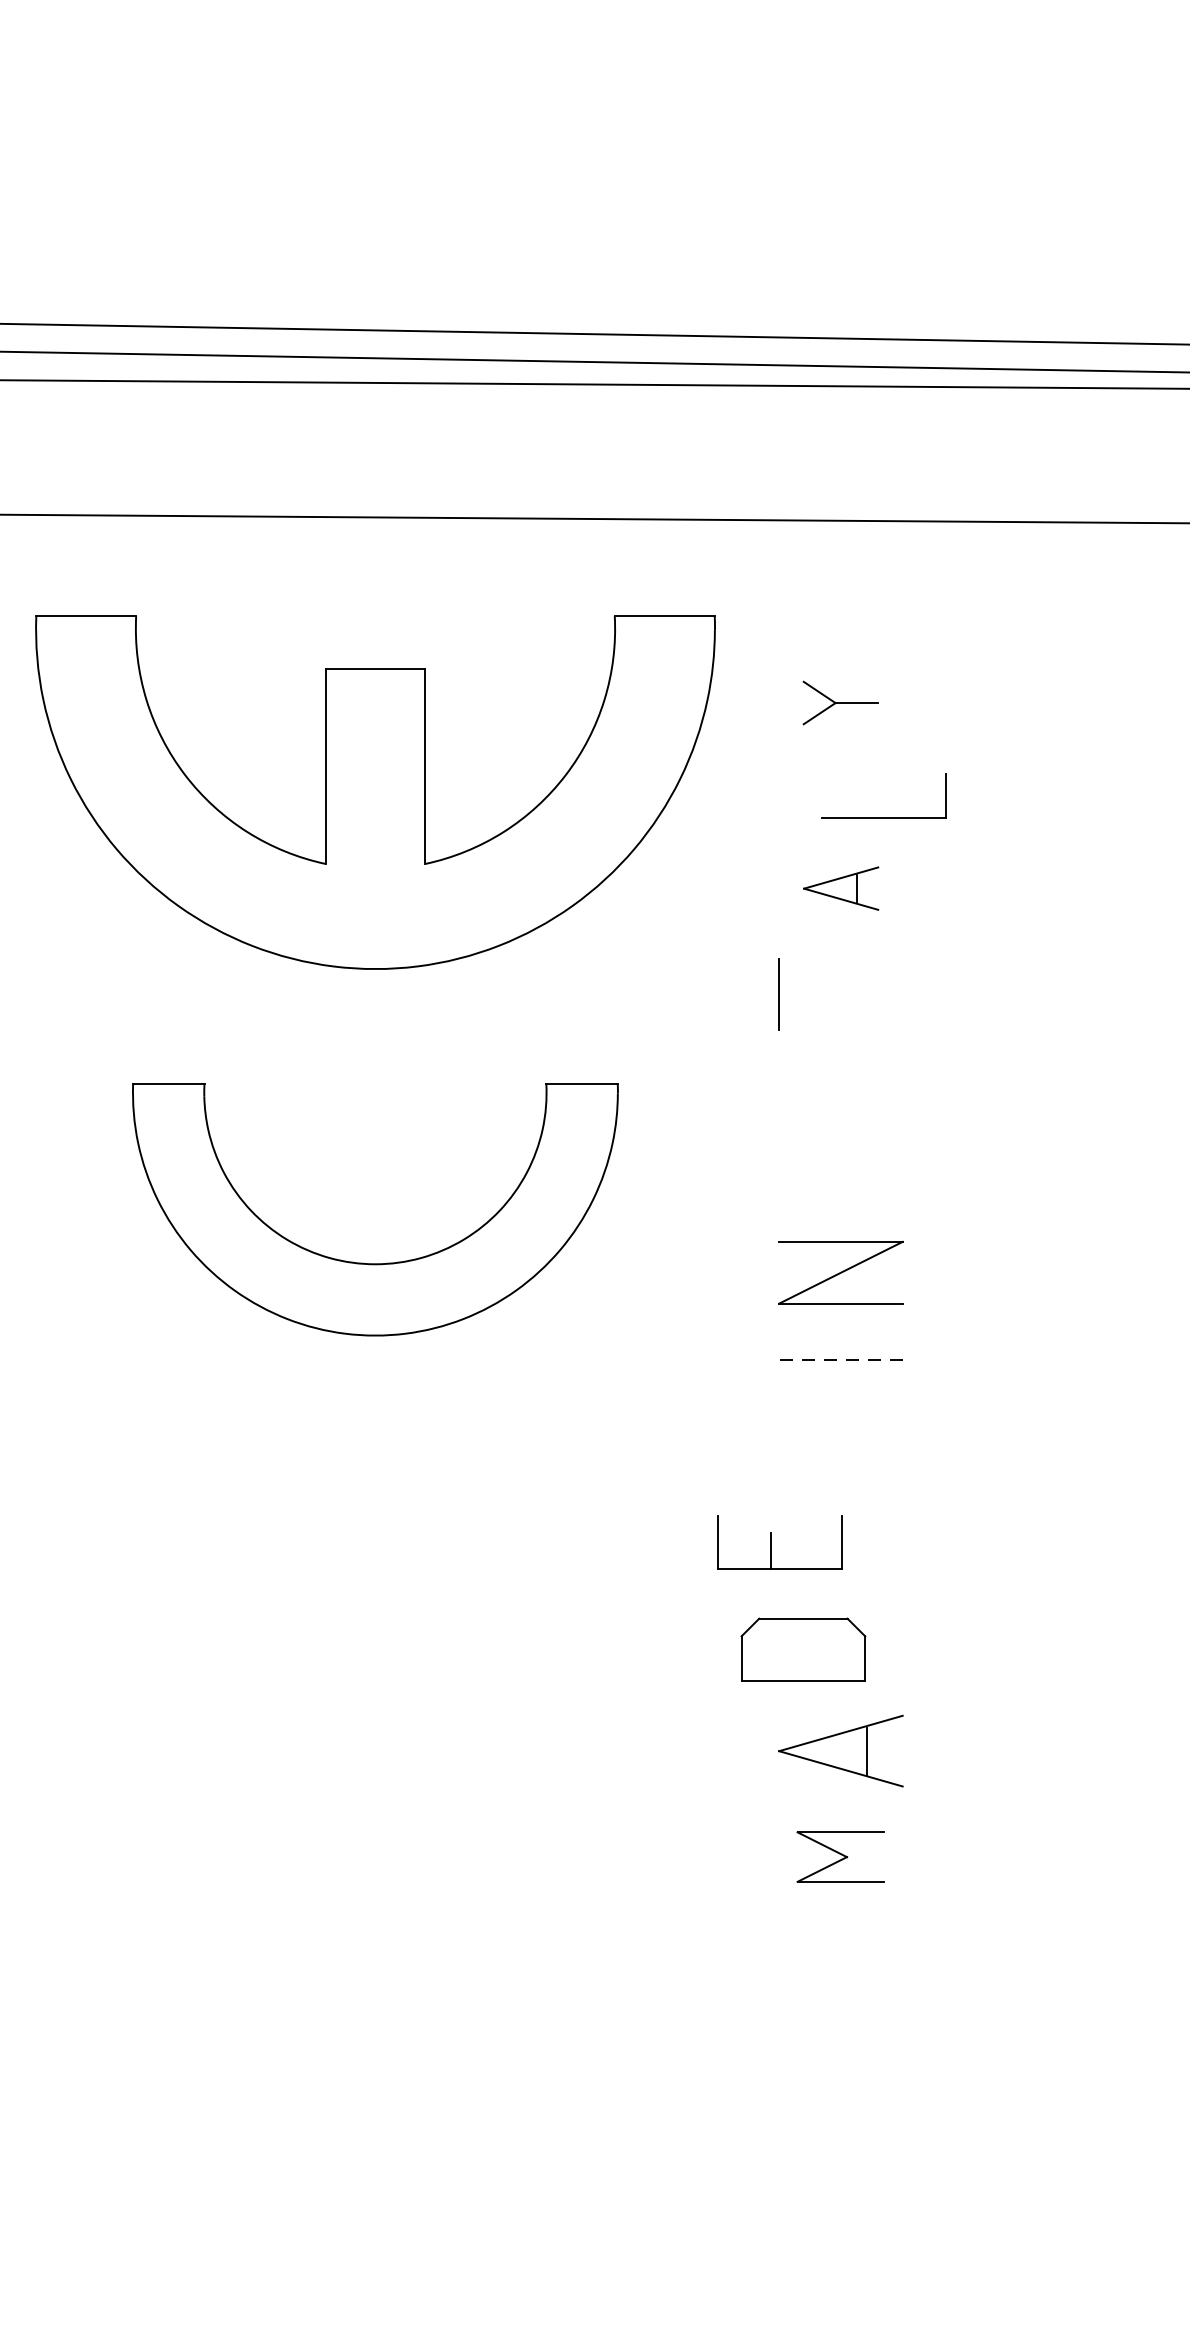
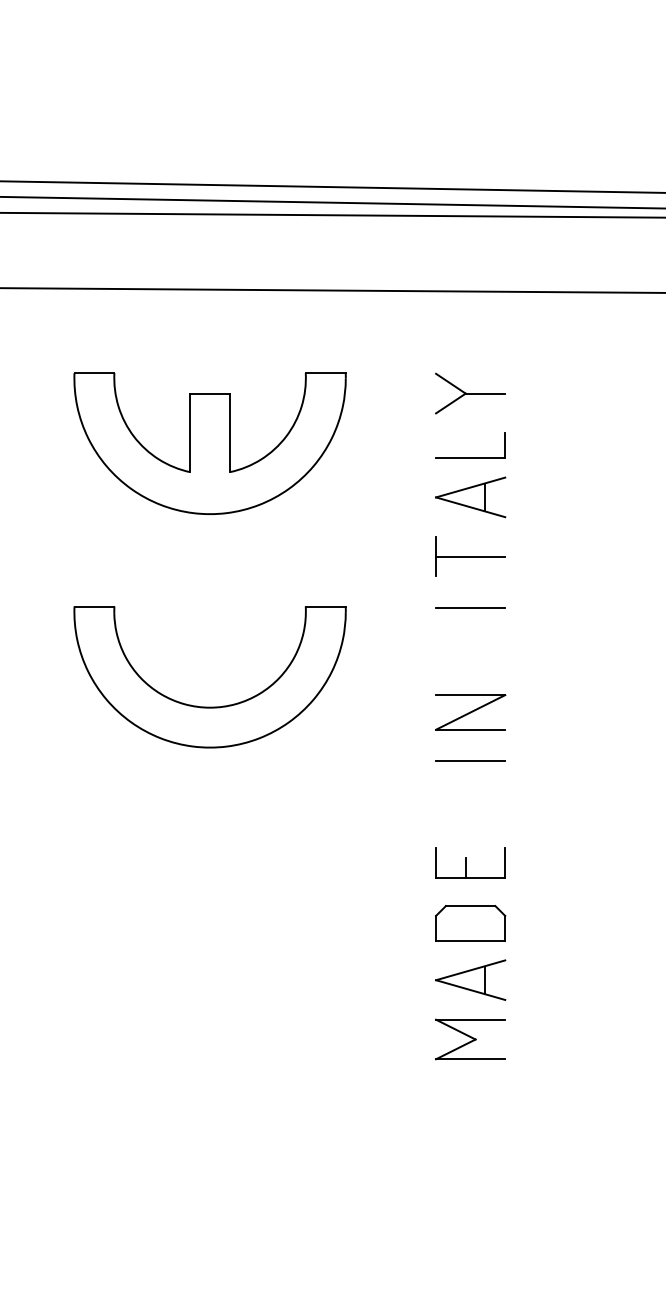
part: (840, 702) -> (470, 393), size x1.67
part: (374, 792) -> (209, 443), size x0.71
part: (883, 817) -> (470, 457), moved
part: (840, 888) -> (470, 497), size x1.67
line: (840, 994) -> (470, 556), added
line: (840, 1085) -> (470, 607), added
line: (840, 1360) -> (470, 761), dashed -> solid
part: (779, 1540) -> (470, 862), moved
part: (803, 1649) -> (470, 923), moved
part: (840, 1857) -> (470, 1039), size x1.43

